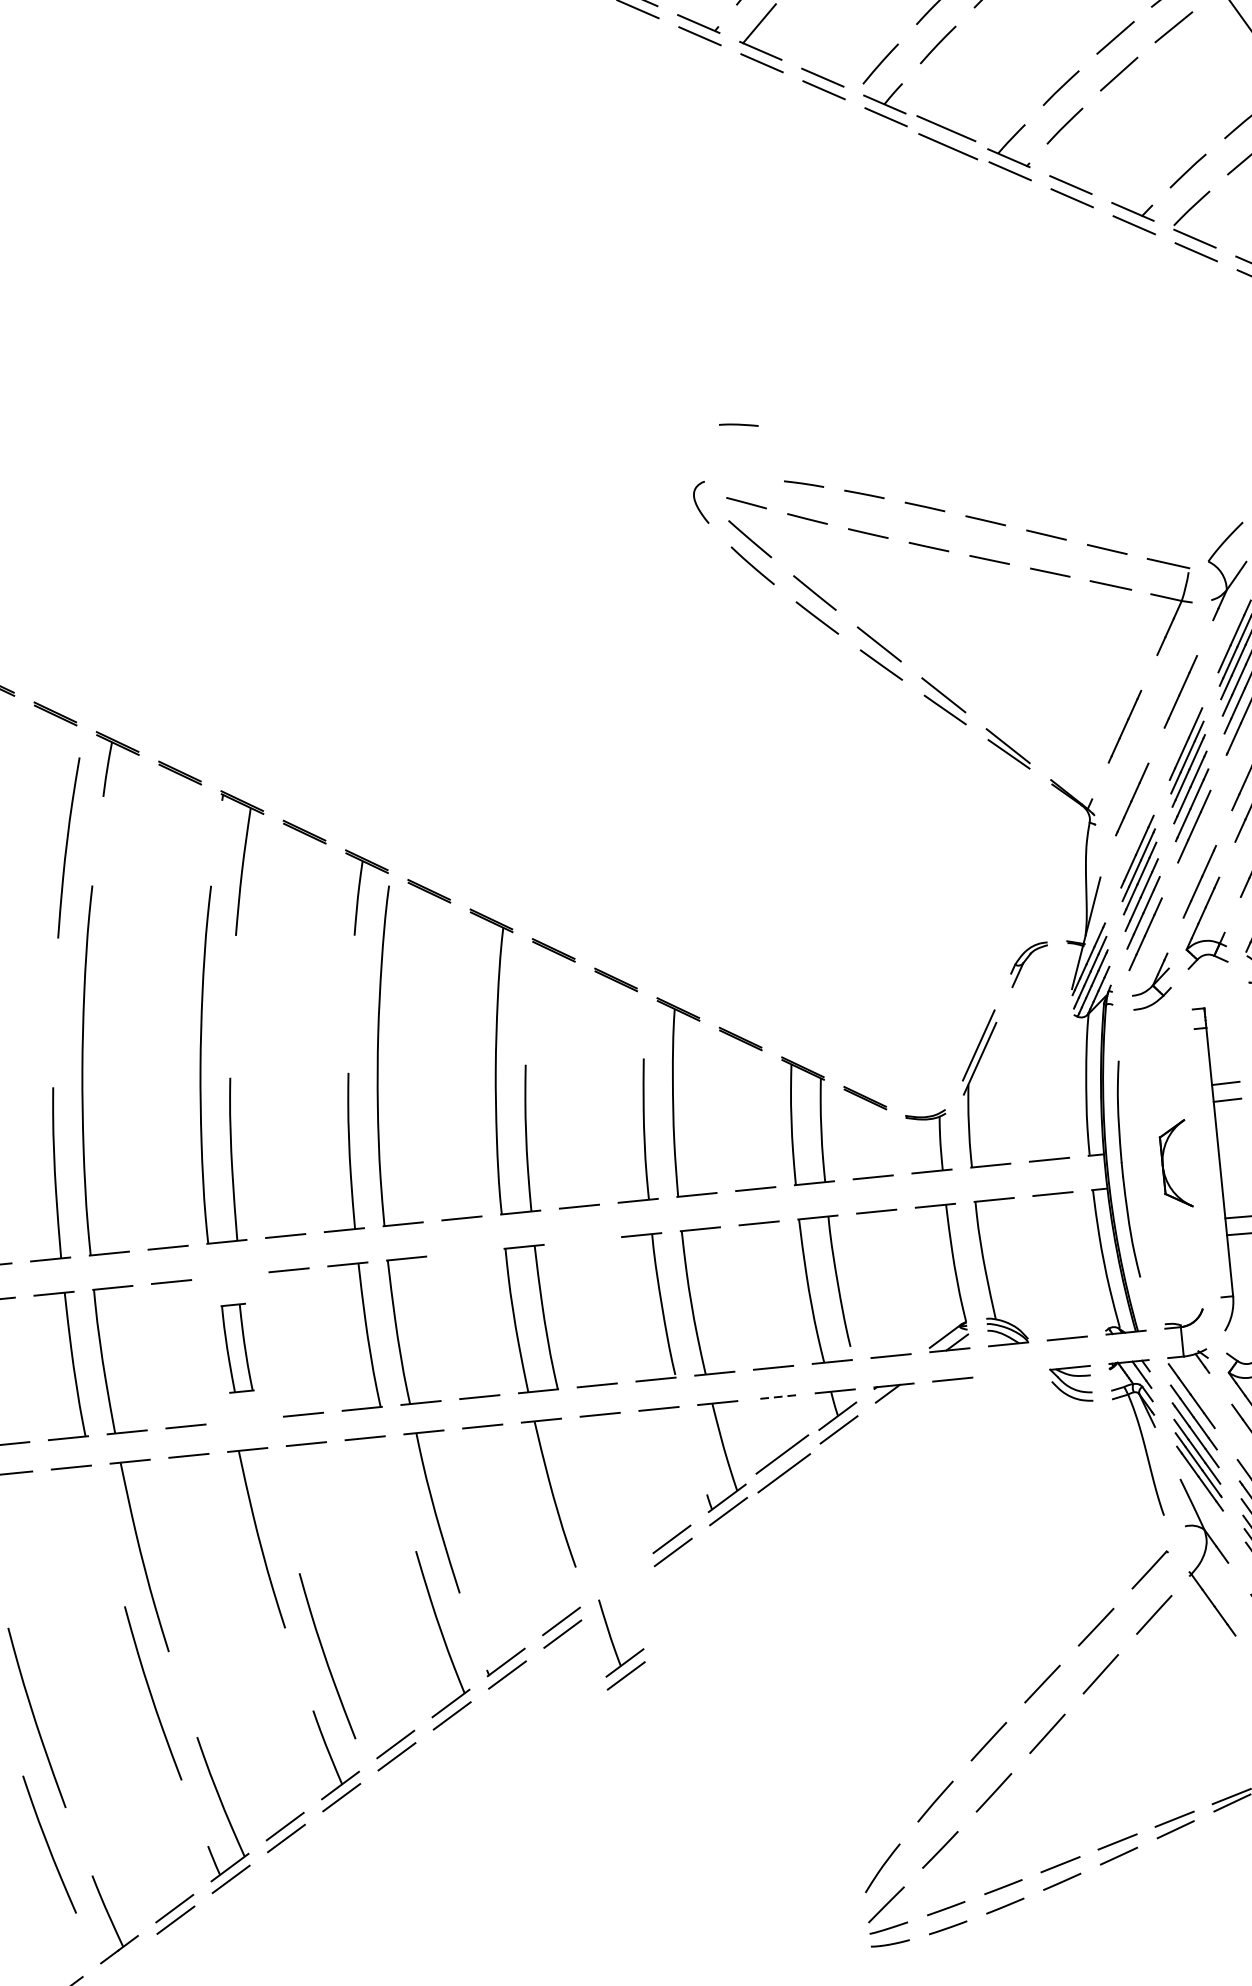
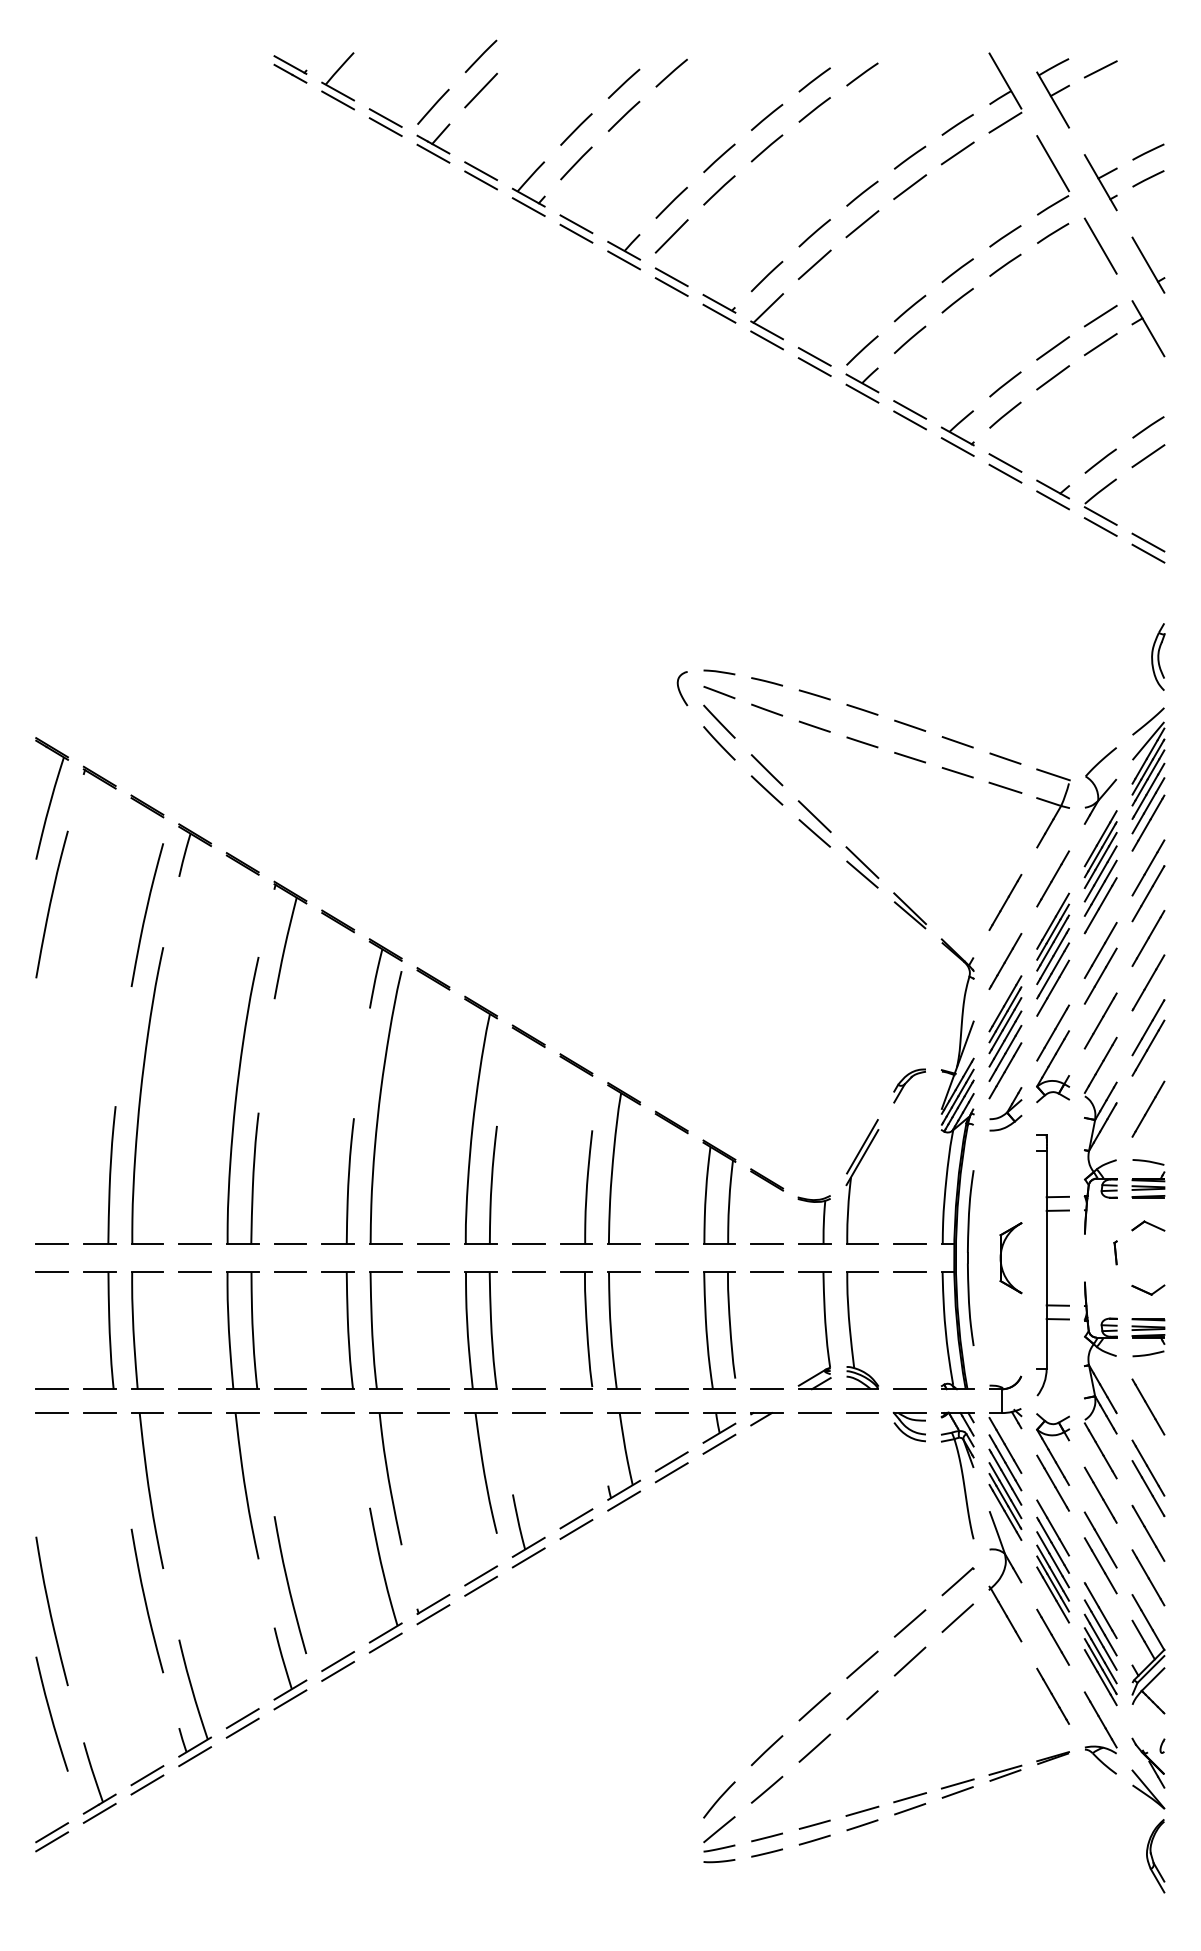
part: (948, 138) -> (910, 415), size x0.71
line: (738, 425) -> (719, 672), moved
line: (582, 1241) -> (528, 1272), added
line: (465, 1253) -> (433, 1272), added
part: (237, 1348) -> (242, 1330), size x1.67
line: (1011, 1374) -> (862, 1413), added
line: (776, 1397) -> (671, 1413), dashed -> solid
part: (782, 1464) -> (671, 1467), size x0.71
part: (615, 1647) -> (522, 1534), moved
line: (120, 1959) -> (99, 1812), added

